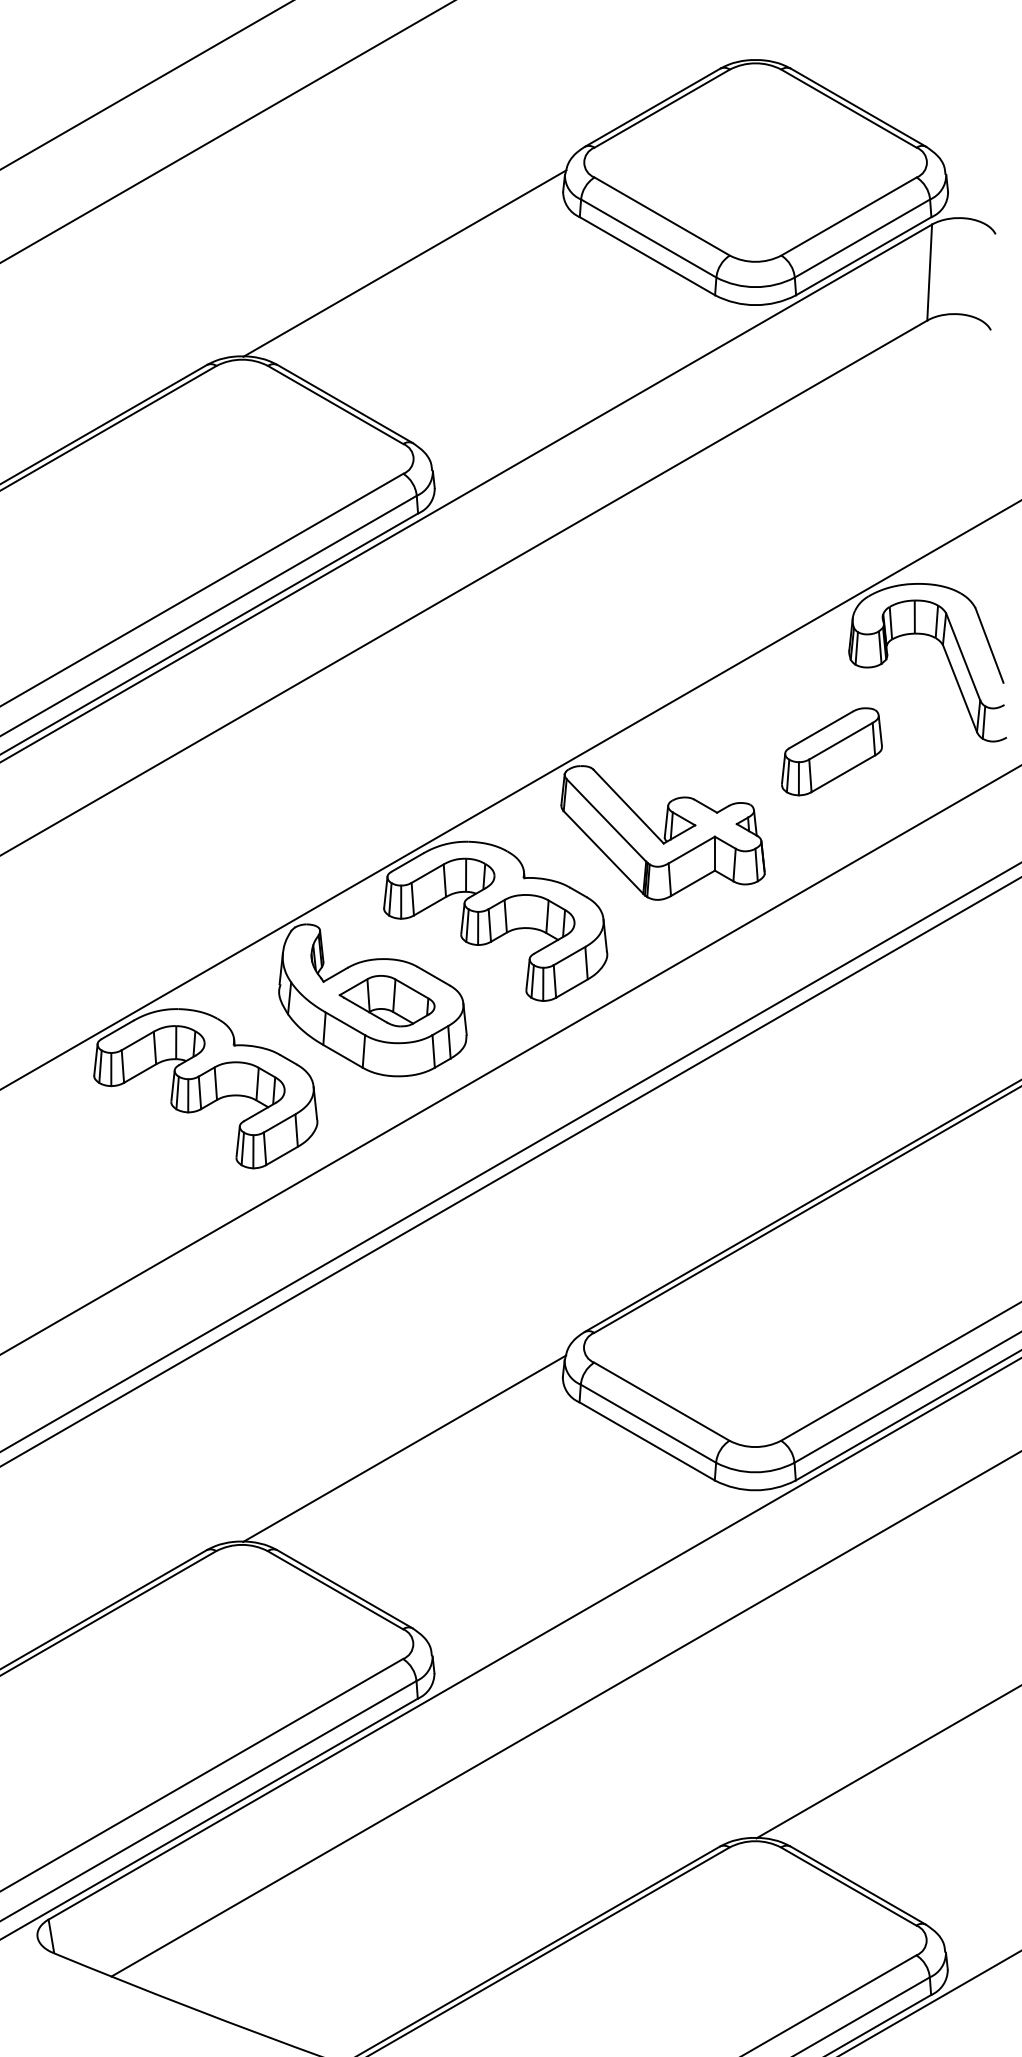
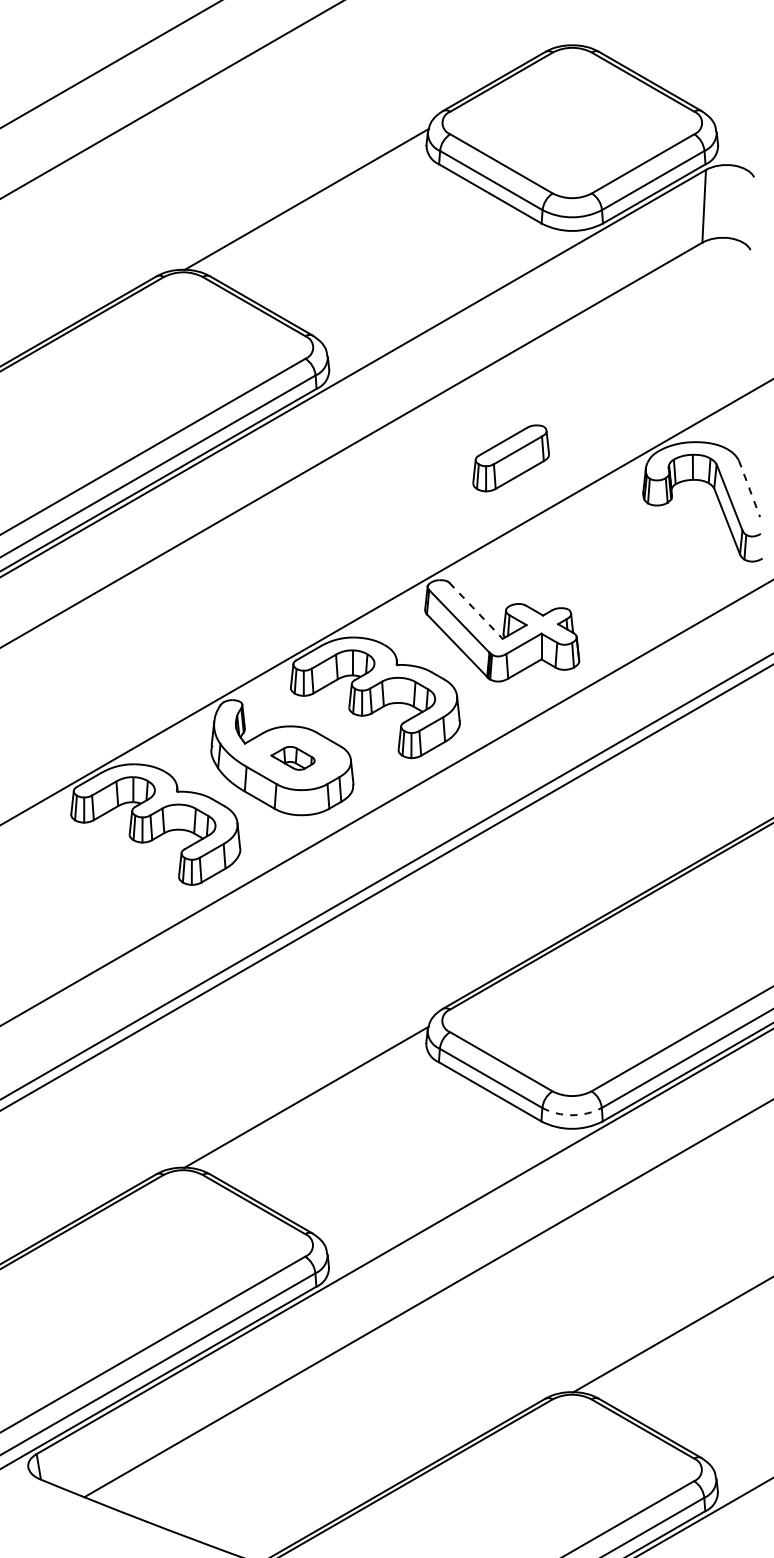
line: (989, 646) -> (749, 489), solid -> dashed
part: (831, 751) -> (510, 458), moved
line: (629, 806) -> (476, 610), solid -> dashed
part: (386, 1001) -> (292, 758), size x0.6
arc: (755, 1472) -> (572, 1115), solid -> dashed

